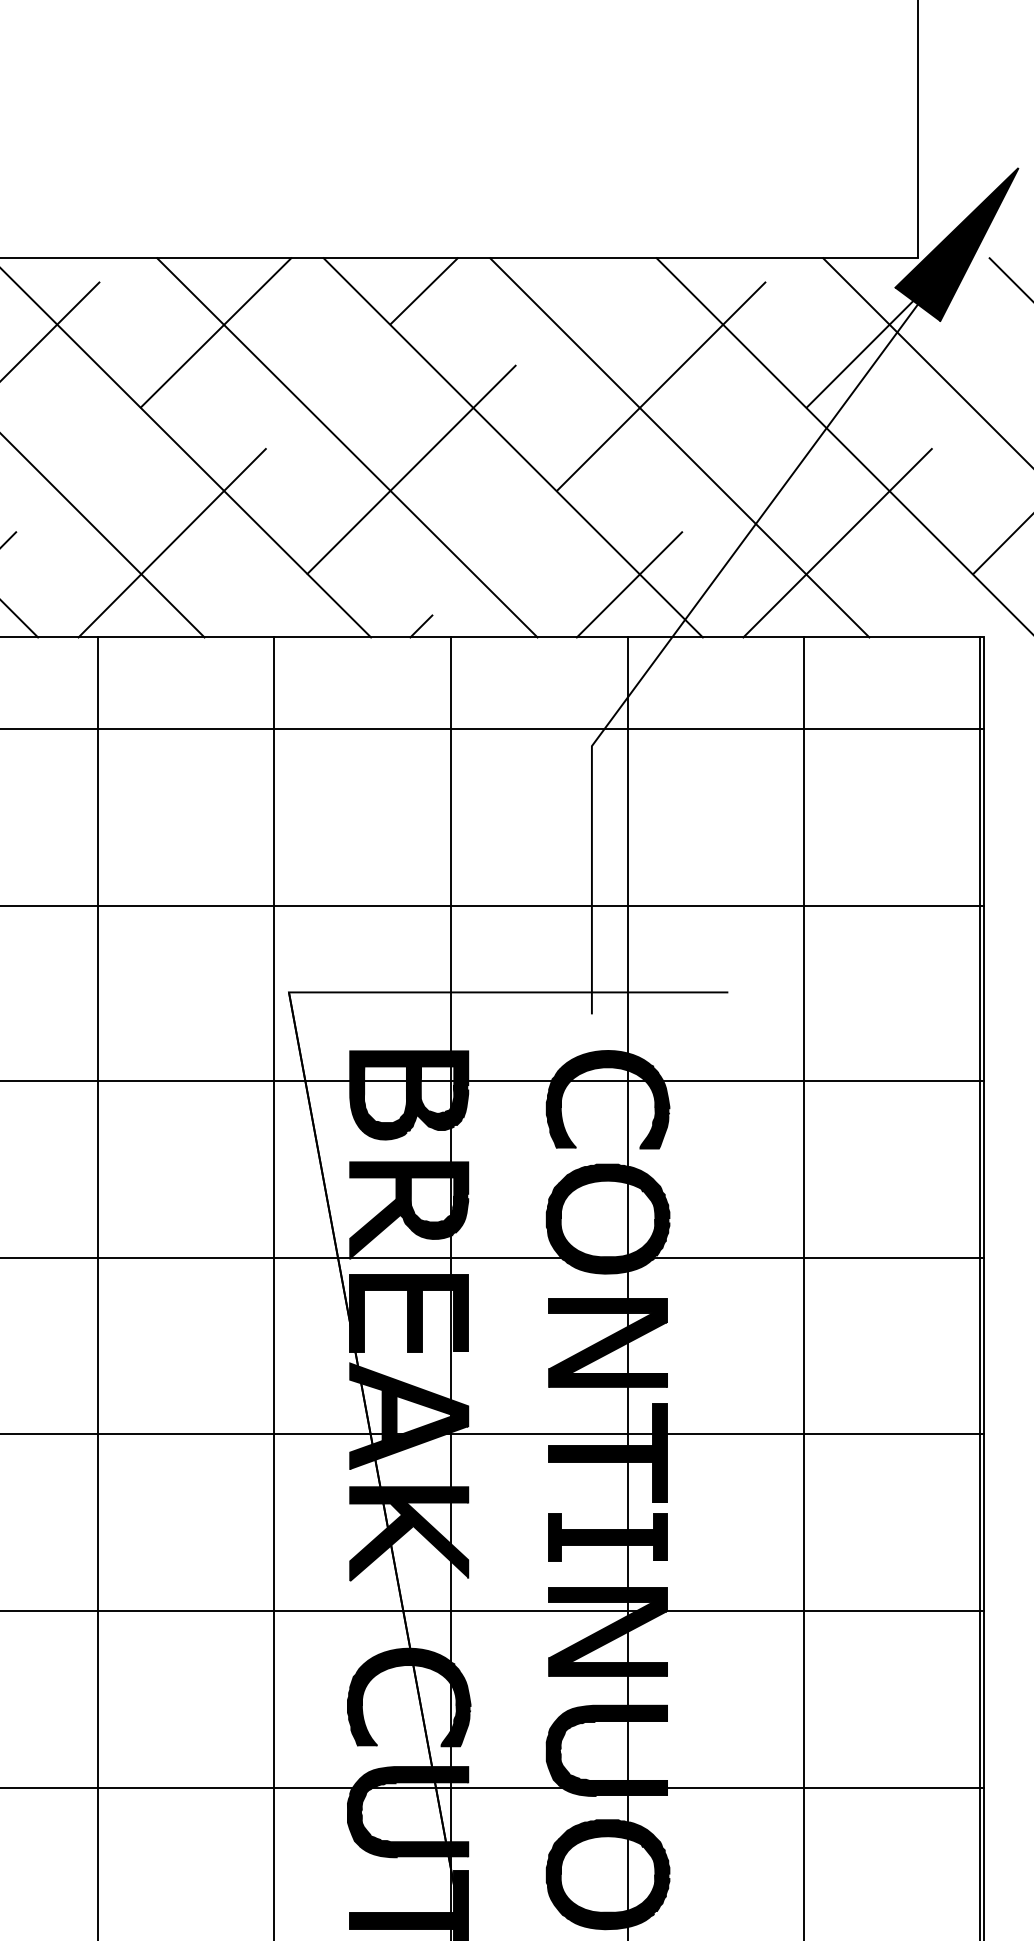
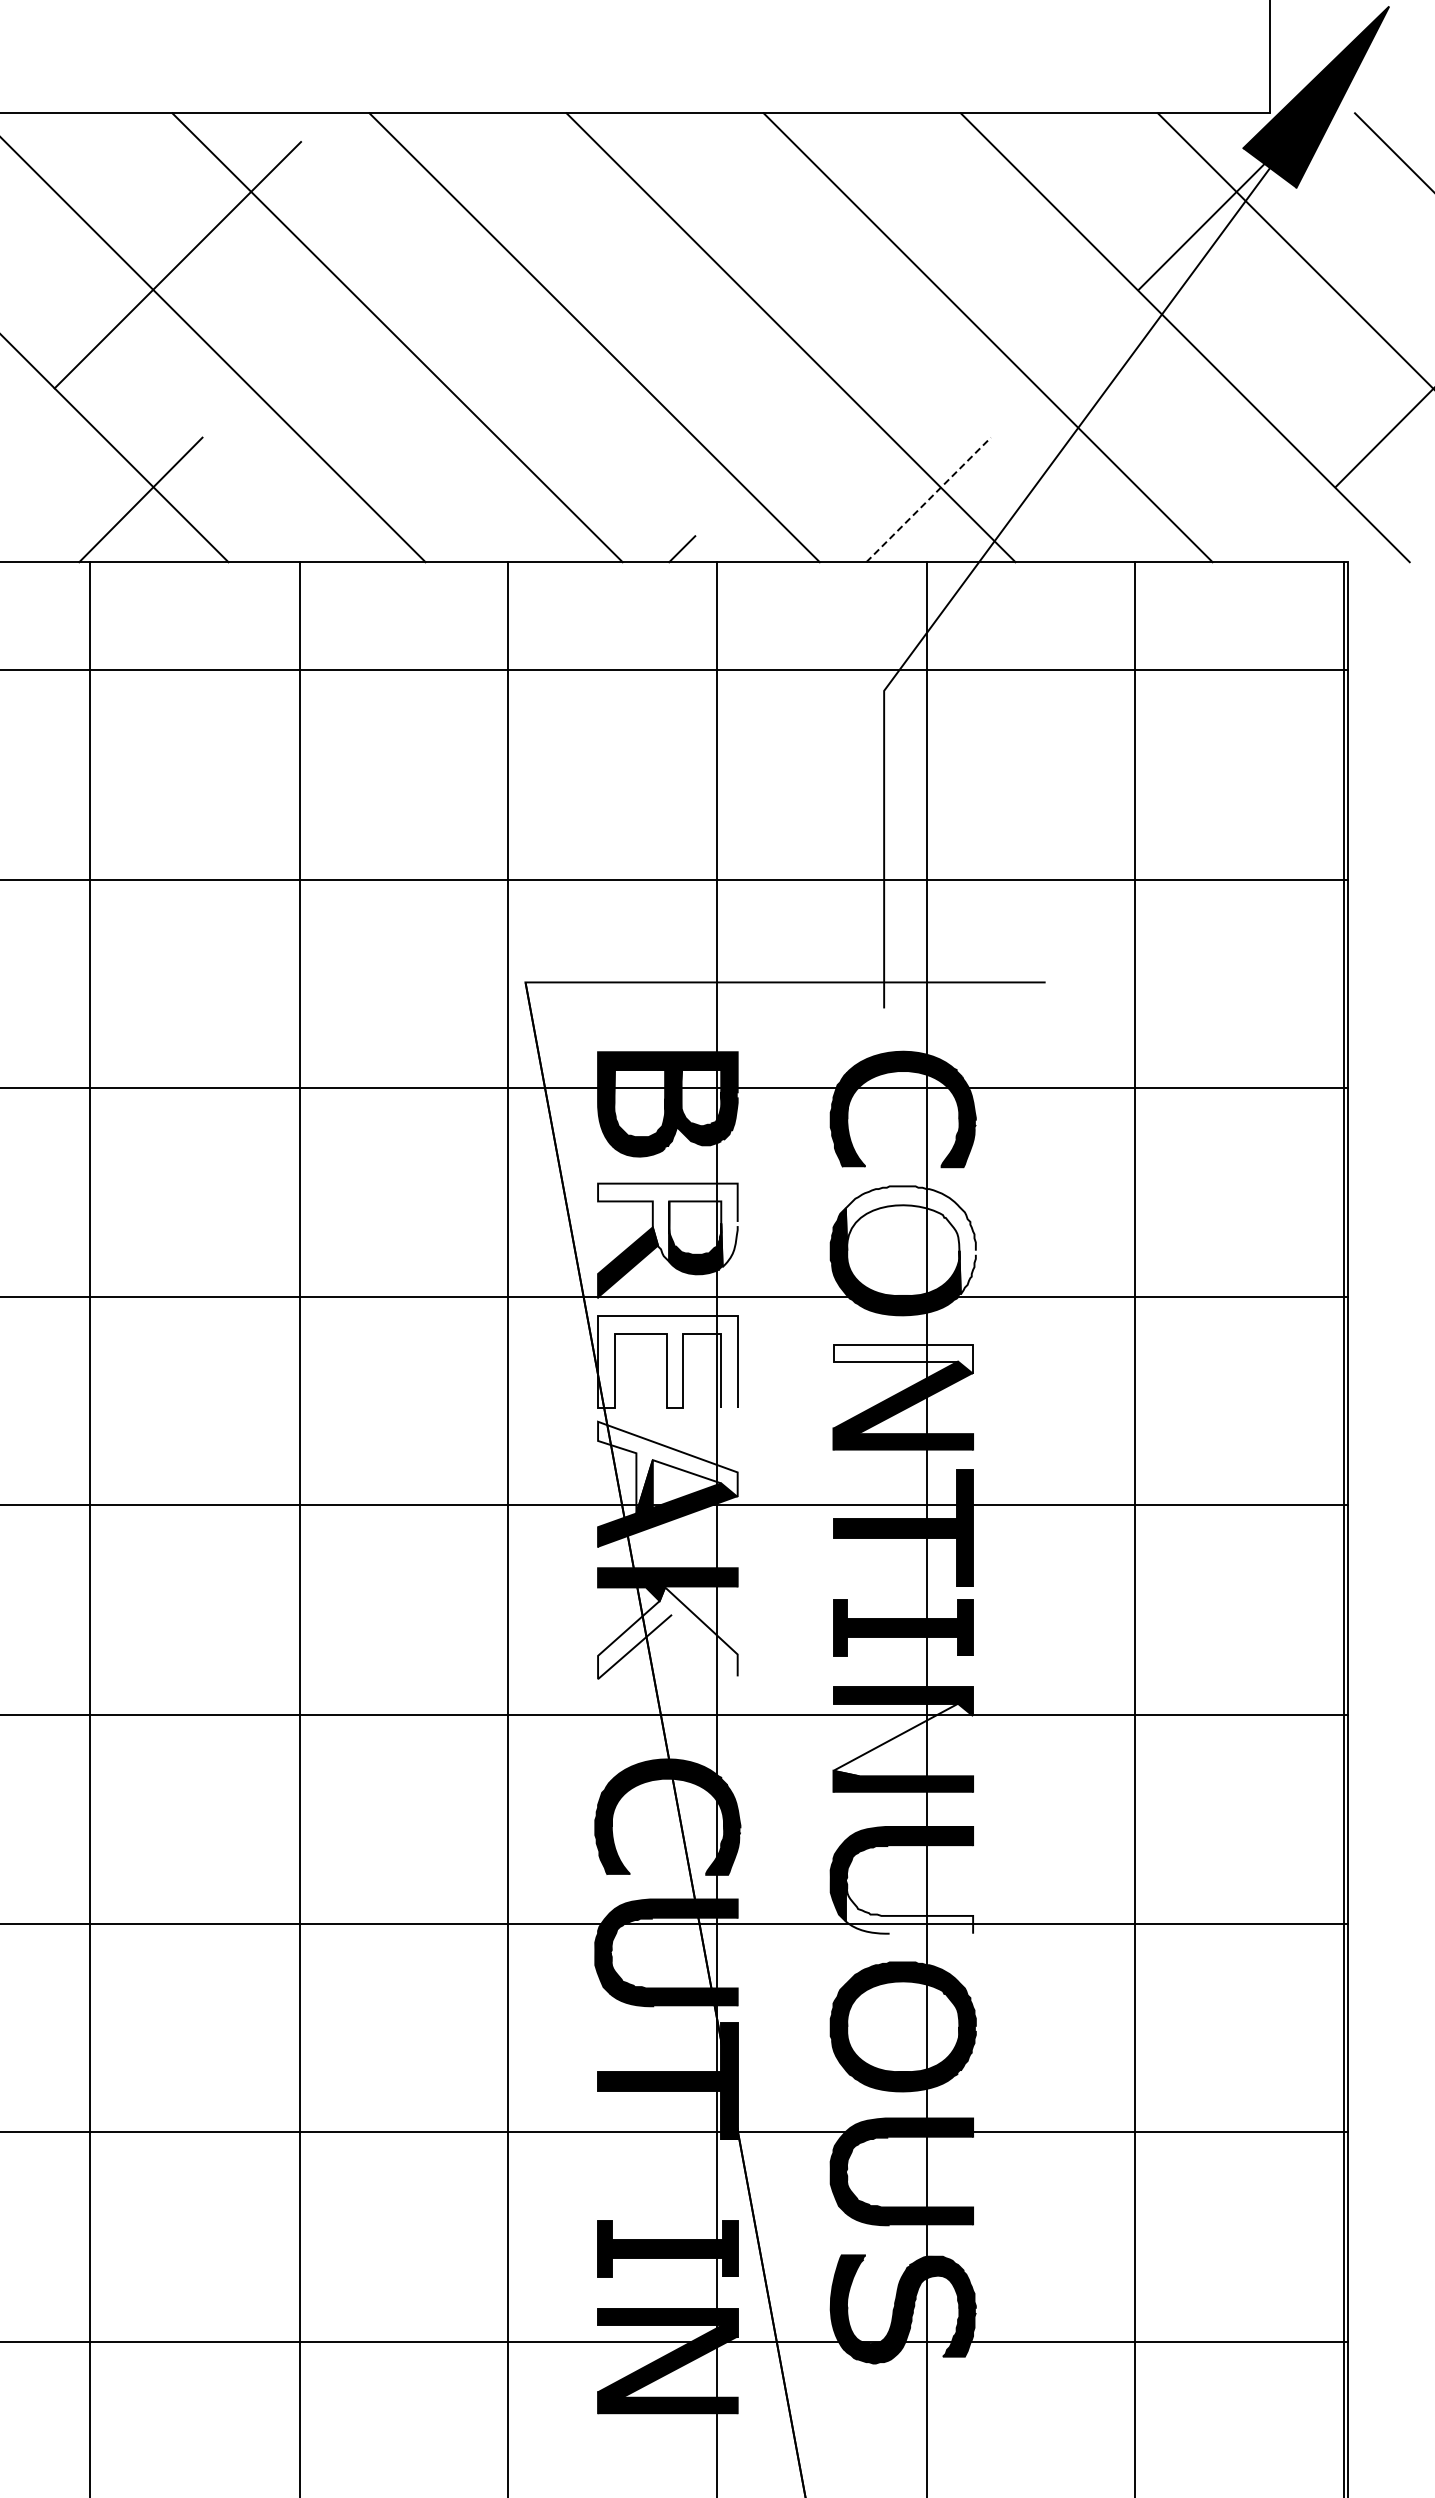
line: (424, 291) -> (685, 152), removed
line: (216, 332) -> (439, 201), removed
line: (661, 386) -> (966, 265), removed
line: (411, 469) -> (670, 363), removed
line: (172, 543) -> (387, 450), removed
line: (837, 543) -> (1174, 450), removed
line: (629, 584) -> (928, 499), solid -> dashed
fill: (408, 1197) -> (667, 1225), removed
fill: (614, 1210) -> (910, 1240), removed
fill: (608, 1310) -> (903, 1359), removed
fill: (408, 1313) -> (667, 1362), removed
fill: (408, 1402) -> (667, 1467), removed
fill: (408, 1542) -> (667, 1633), removed
fill: (608, 1631) -> (903, 1739), removed
fill: (613, 1772) -> (909, 1906), removed

